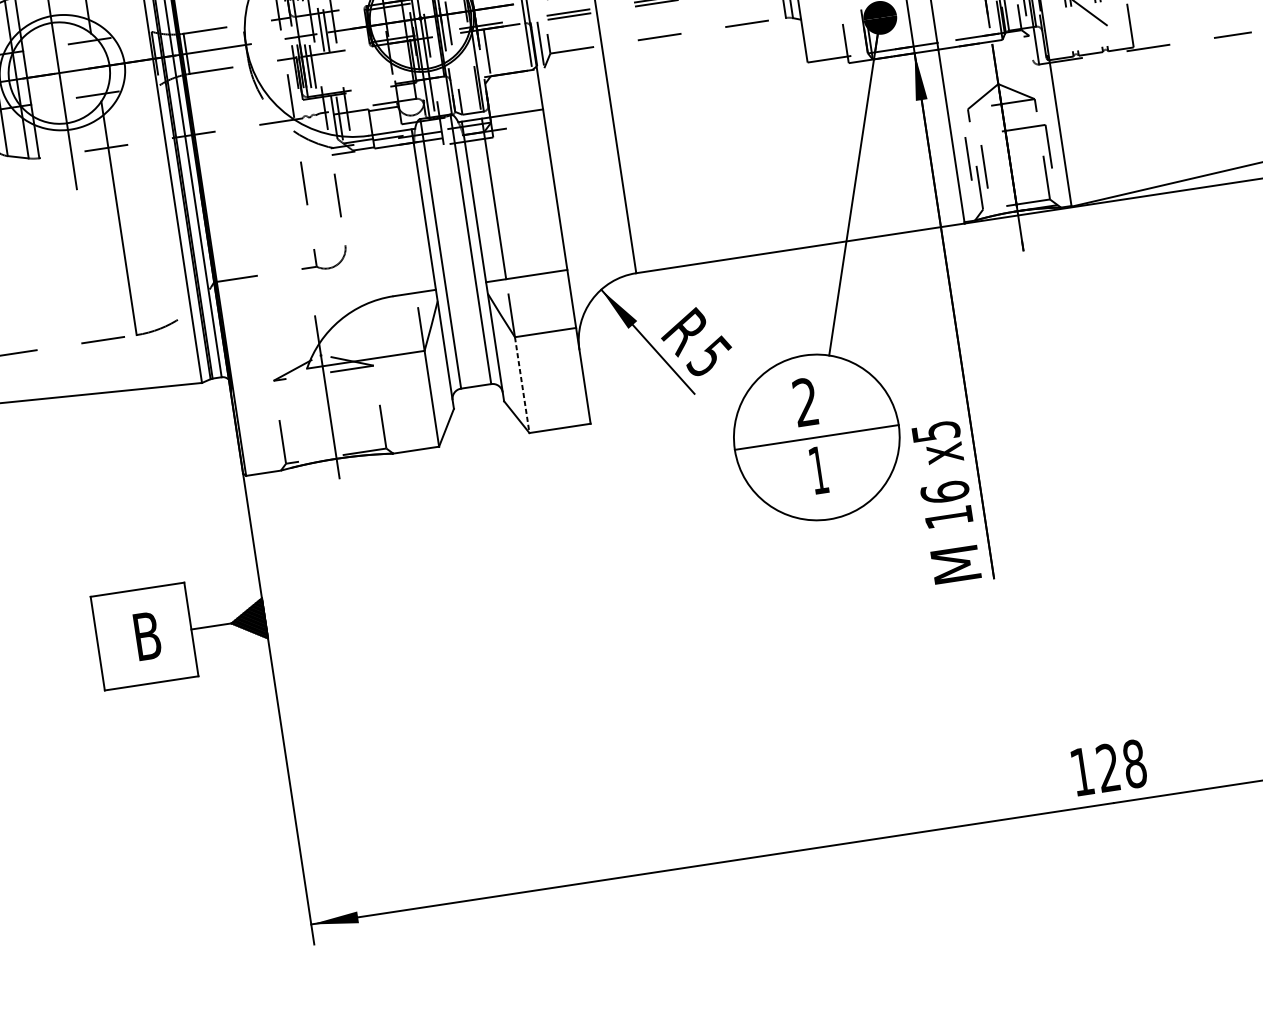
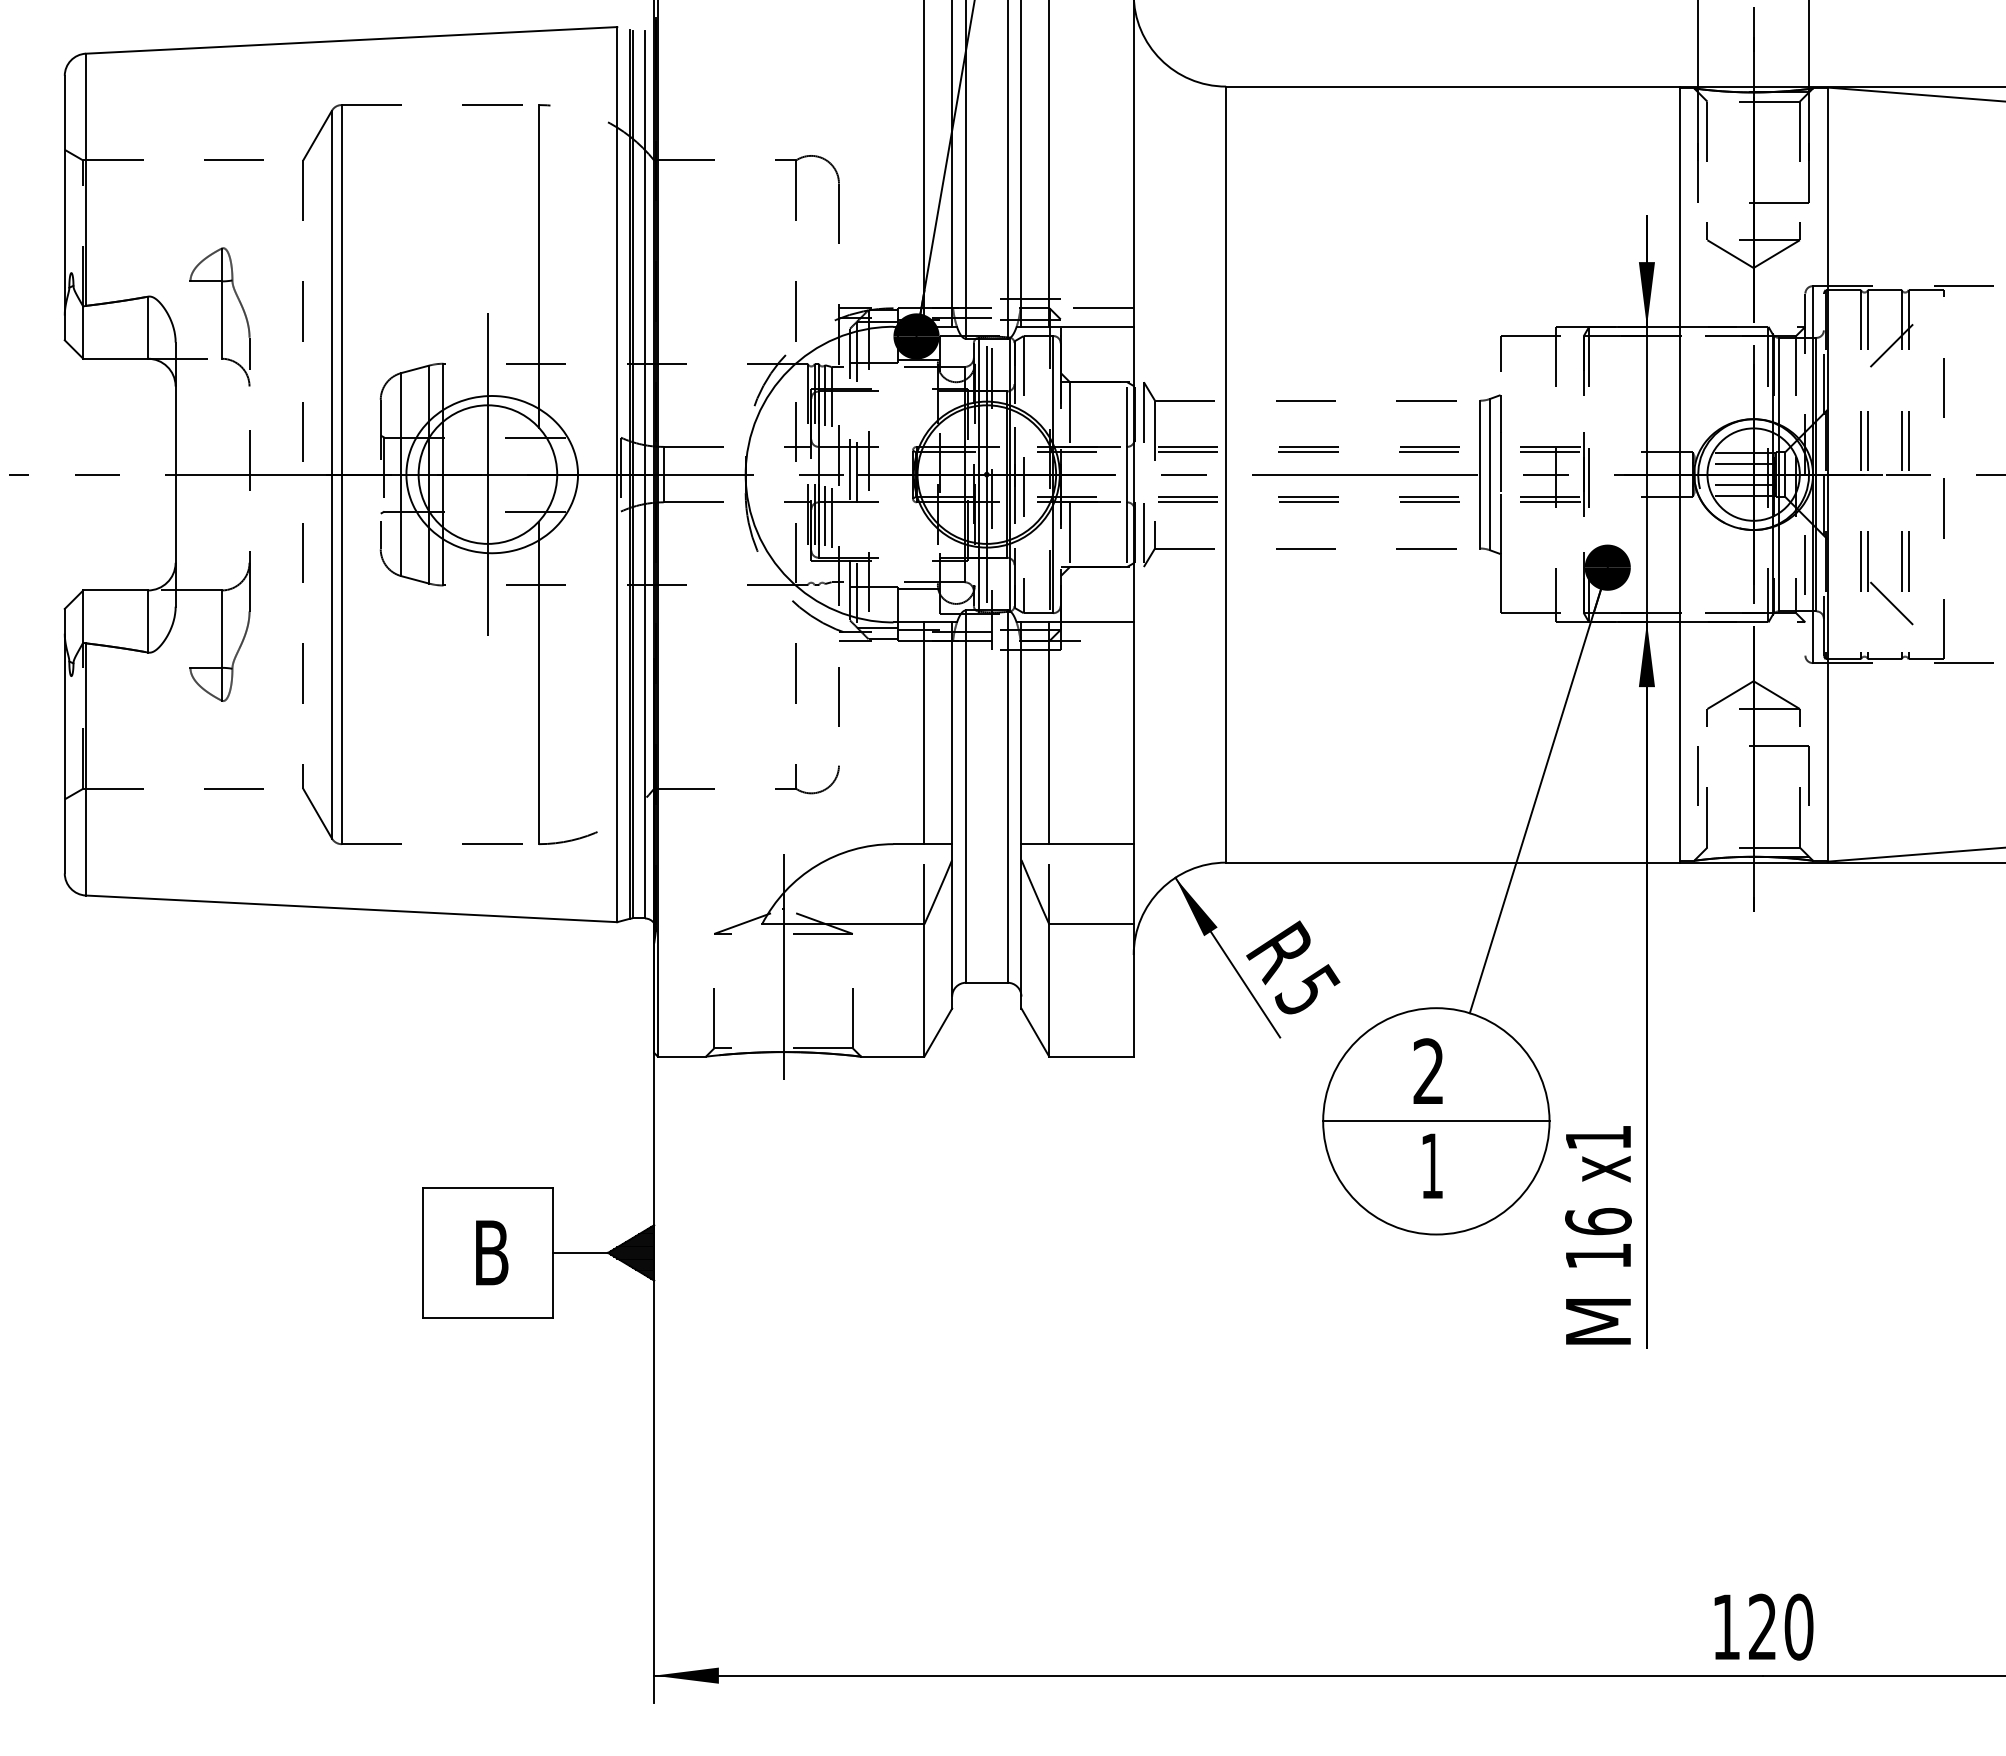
line: (984, 166) -> (1717, 789), removed
line: (403, 212) -> (924, 733), added
line: (522, 385) -> (1049, 990), dashed -> solid
text: (935, 431) -> (1598, 1137), x5 -> x1
text: (1134, 764) -> (1798, 1627), 128 -> 120

